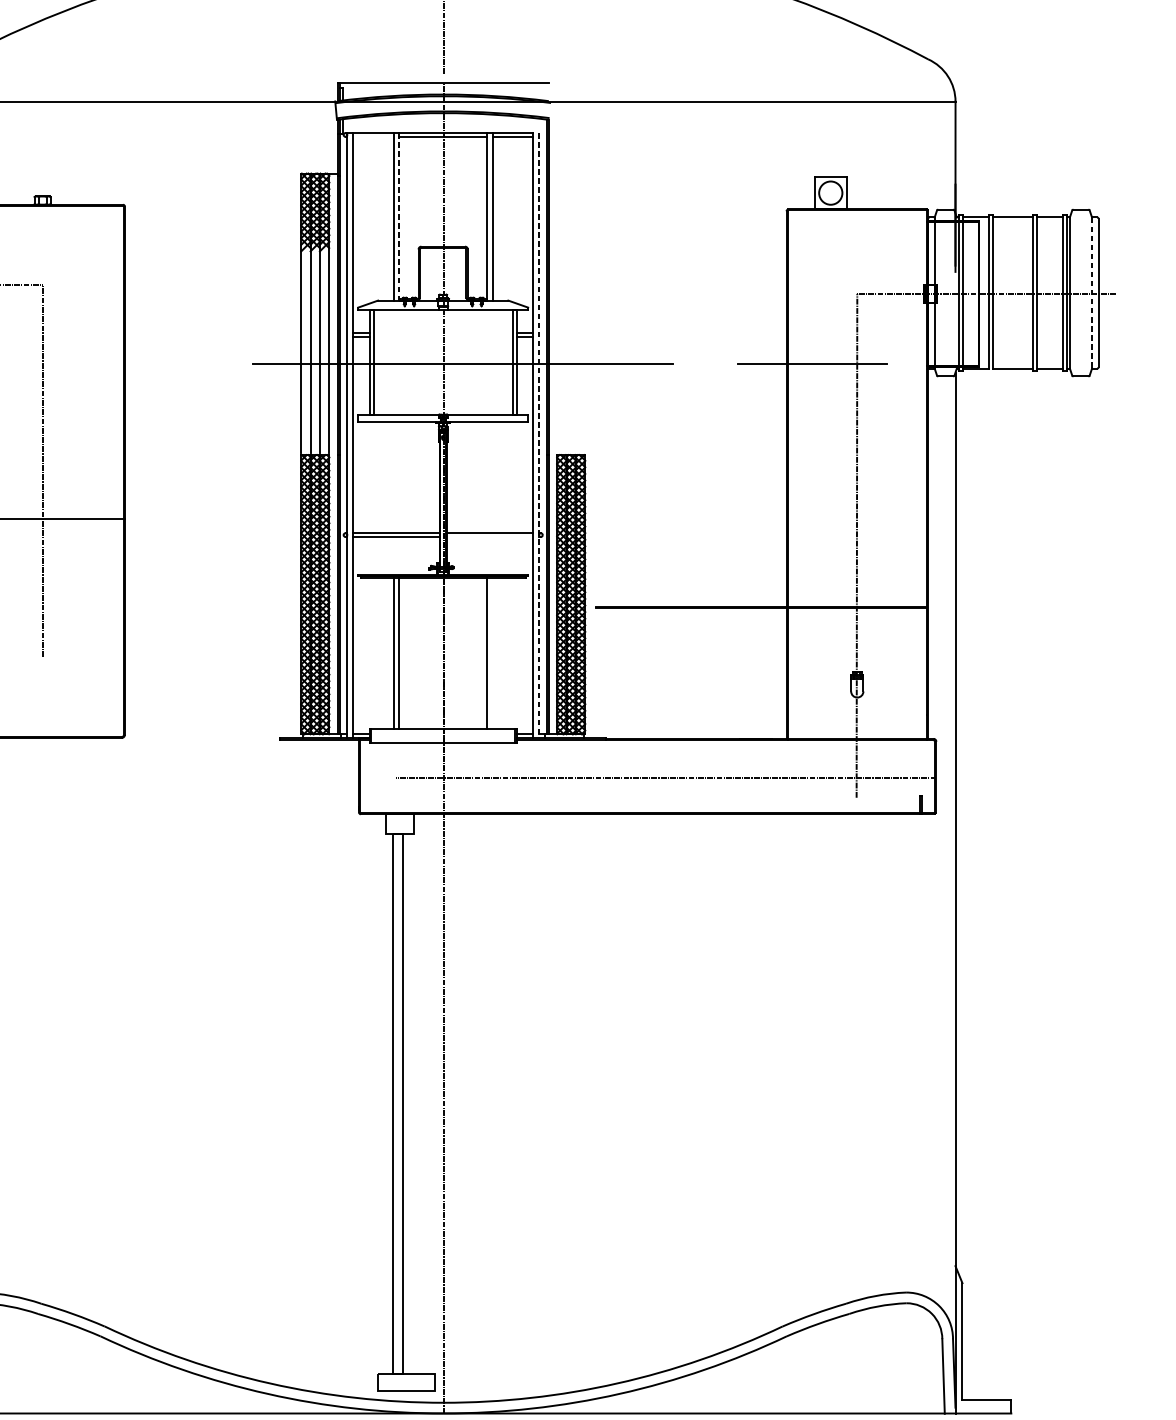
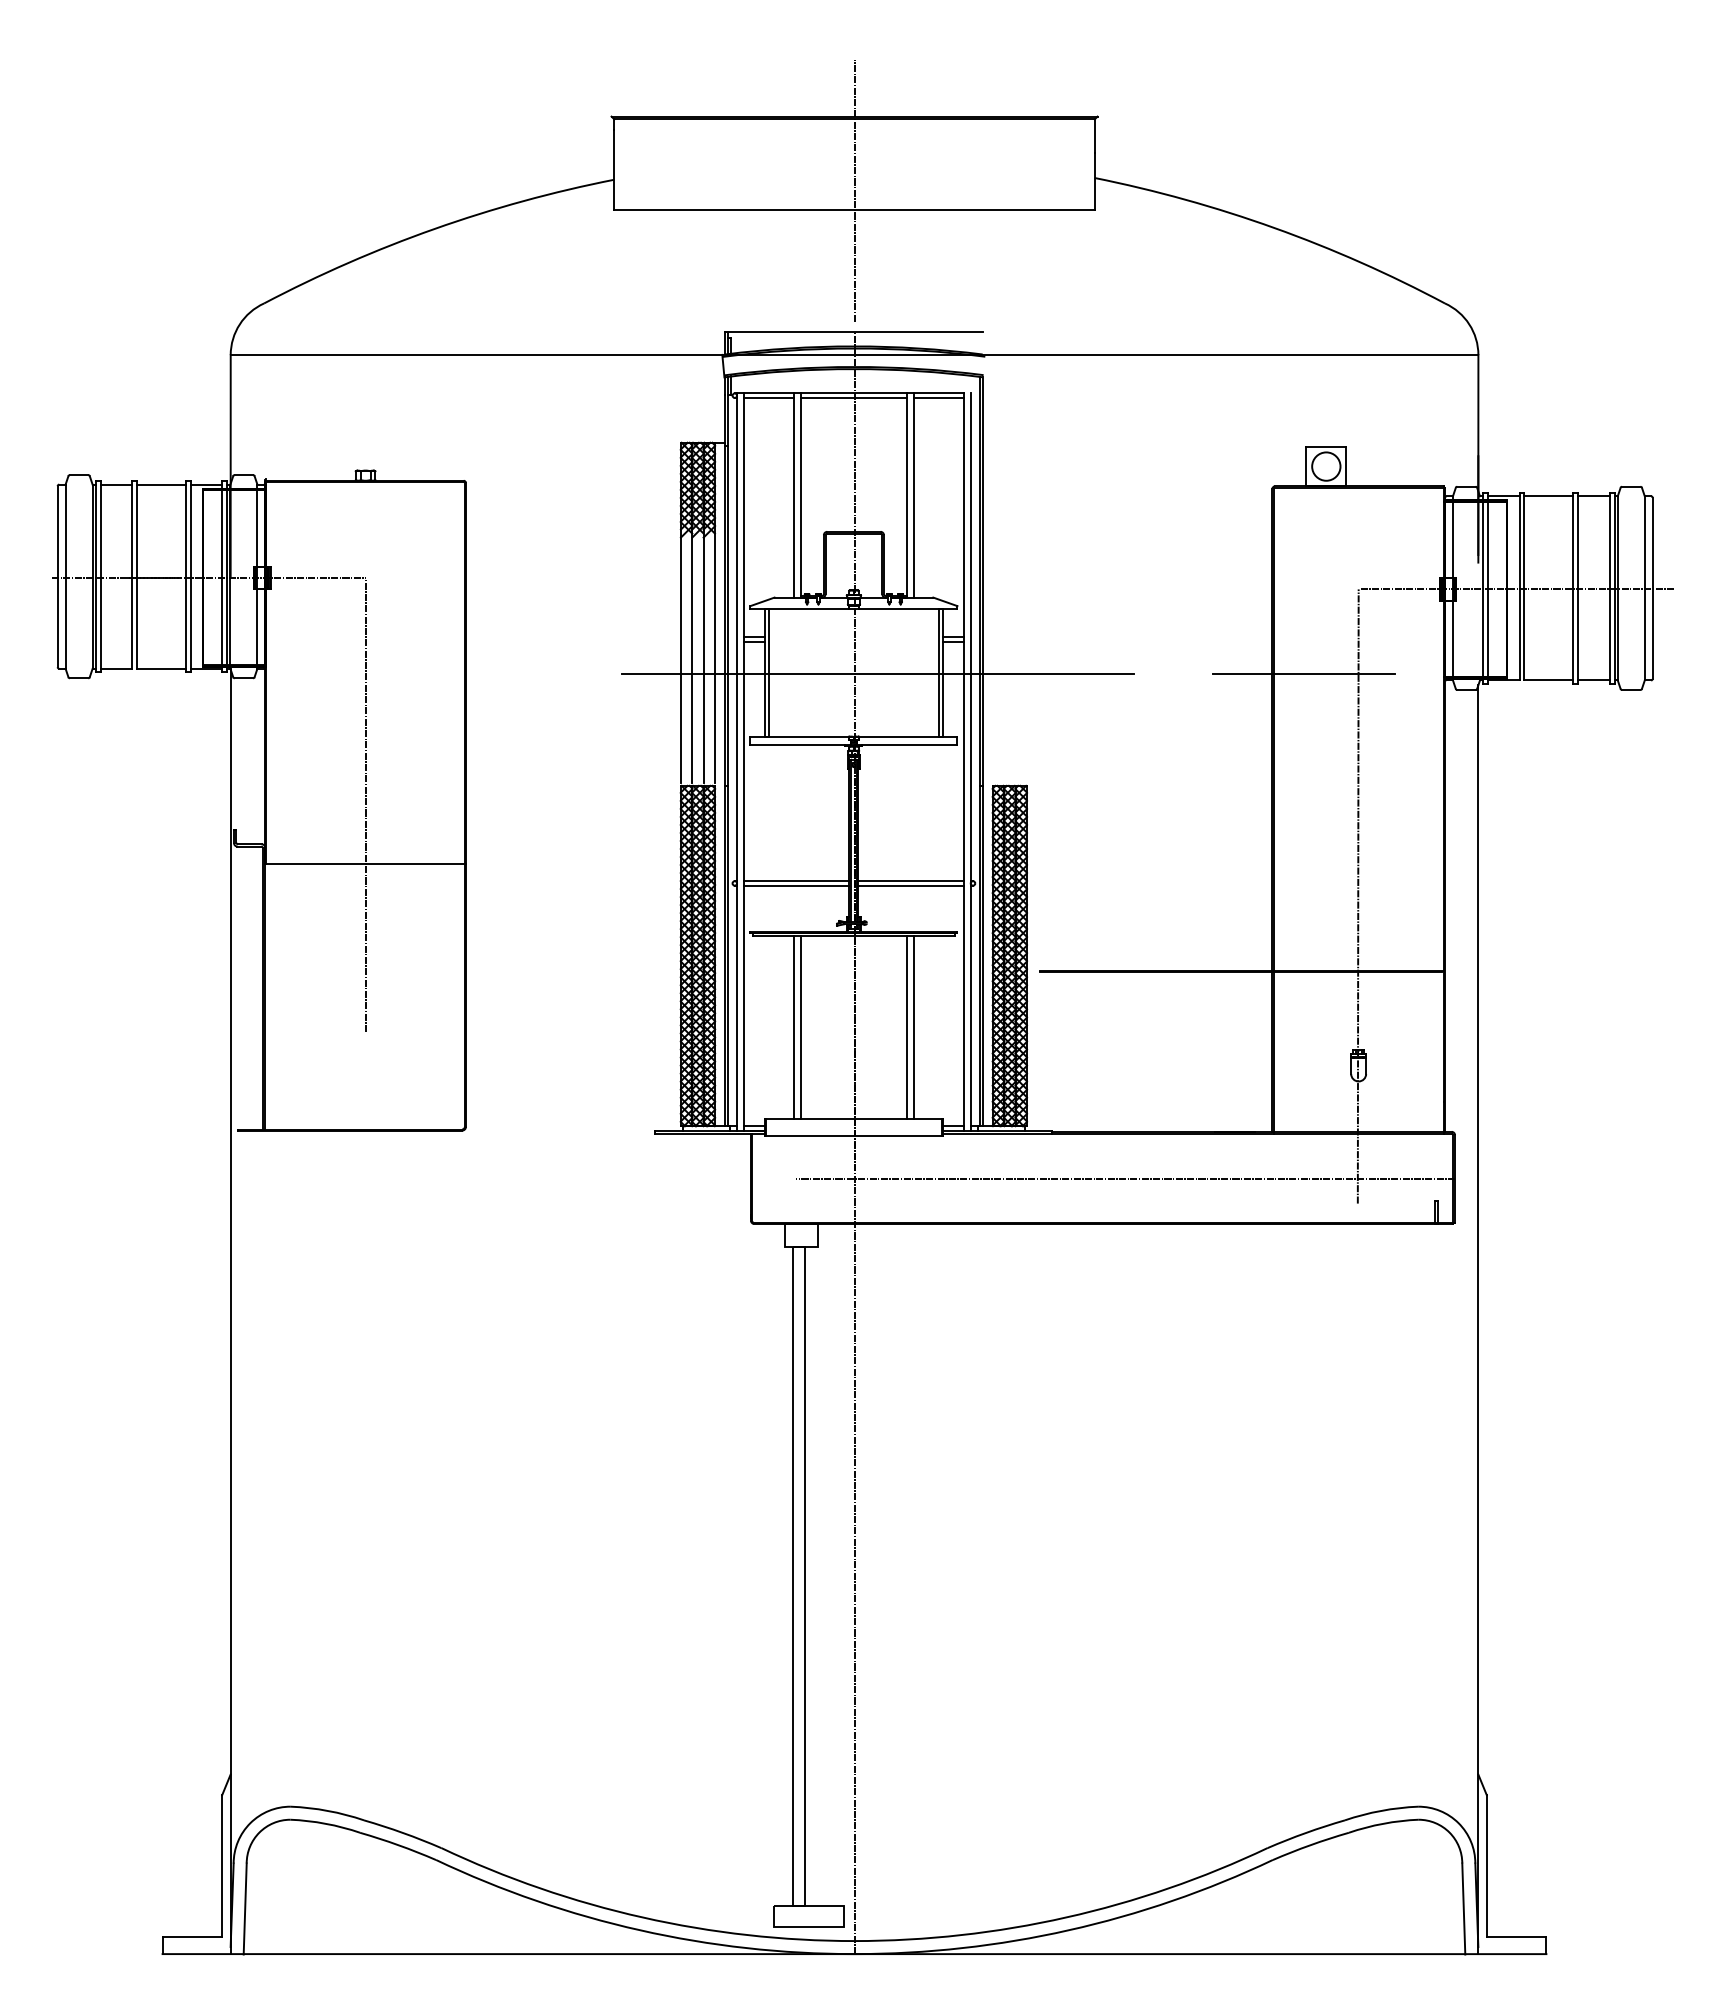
line: (373, 136) -> (768, 397), added
line: (399, 217) -> (800, 496), dashed -> solid
line: (1091, 293) -> (1644, 588), dashed -> solid
line: (538, 435) -> (970, 762), dashed -> solid
line: (489, 536) -> (910, 885), added
line: (492, 653) -> (914, 1027), added

